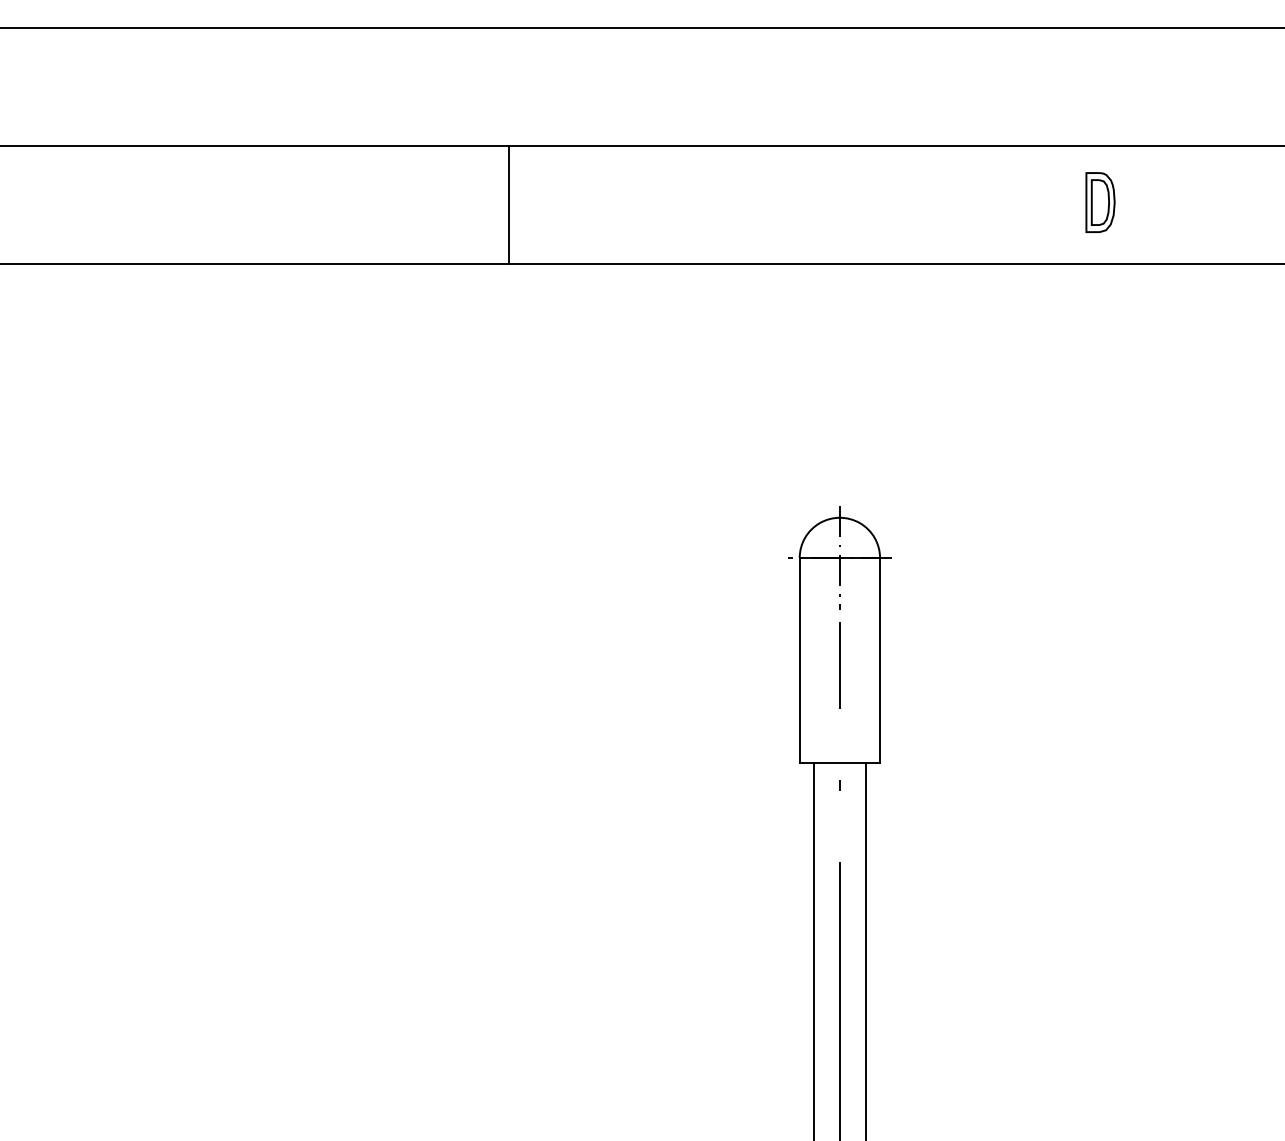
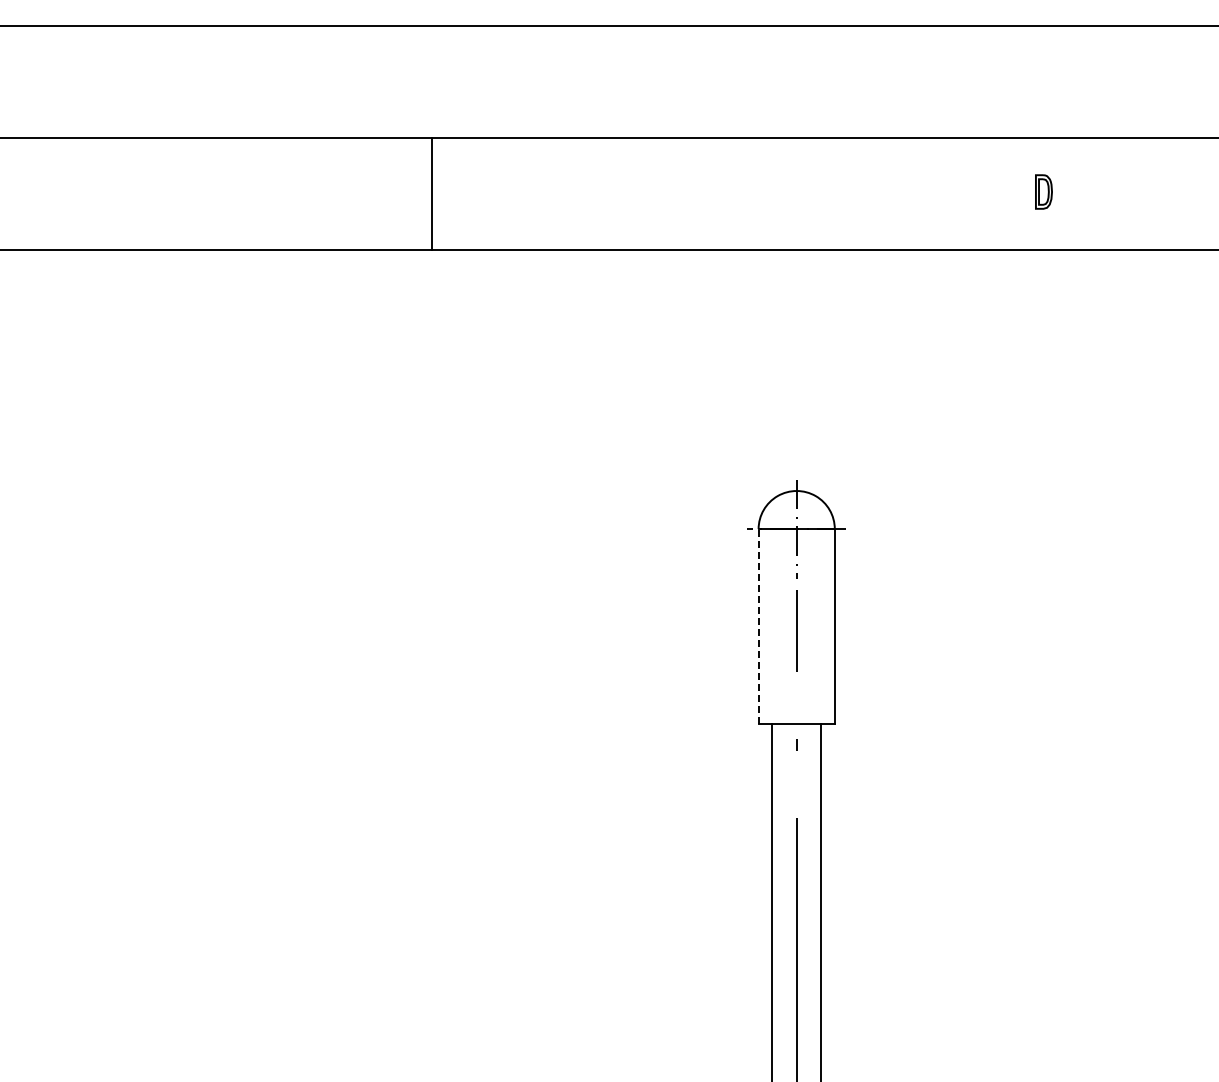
part: (1100, 202) -> (1043, 191), size x0.6
line: (509, 205) -> (432, 194), moved
line: (799, 660) -> (758, 626), solid -> dashed

